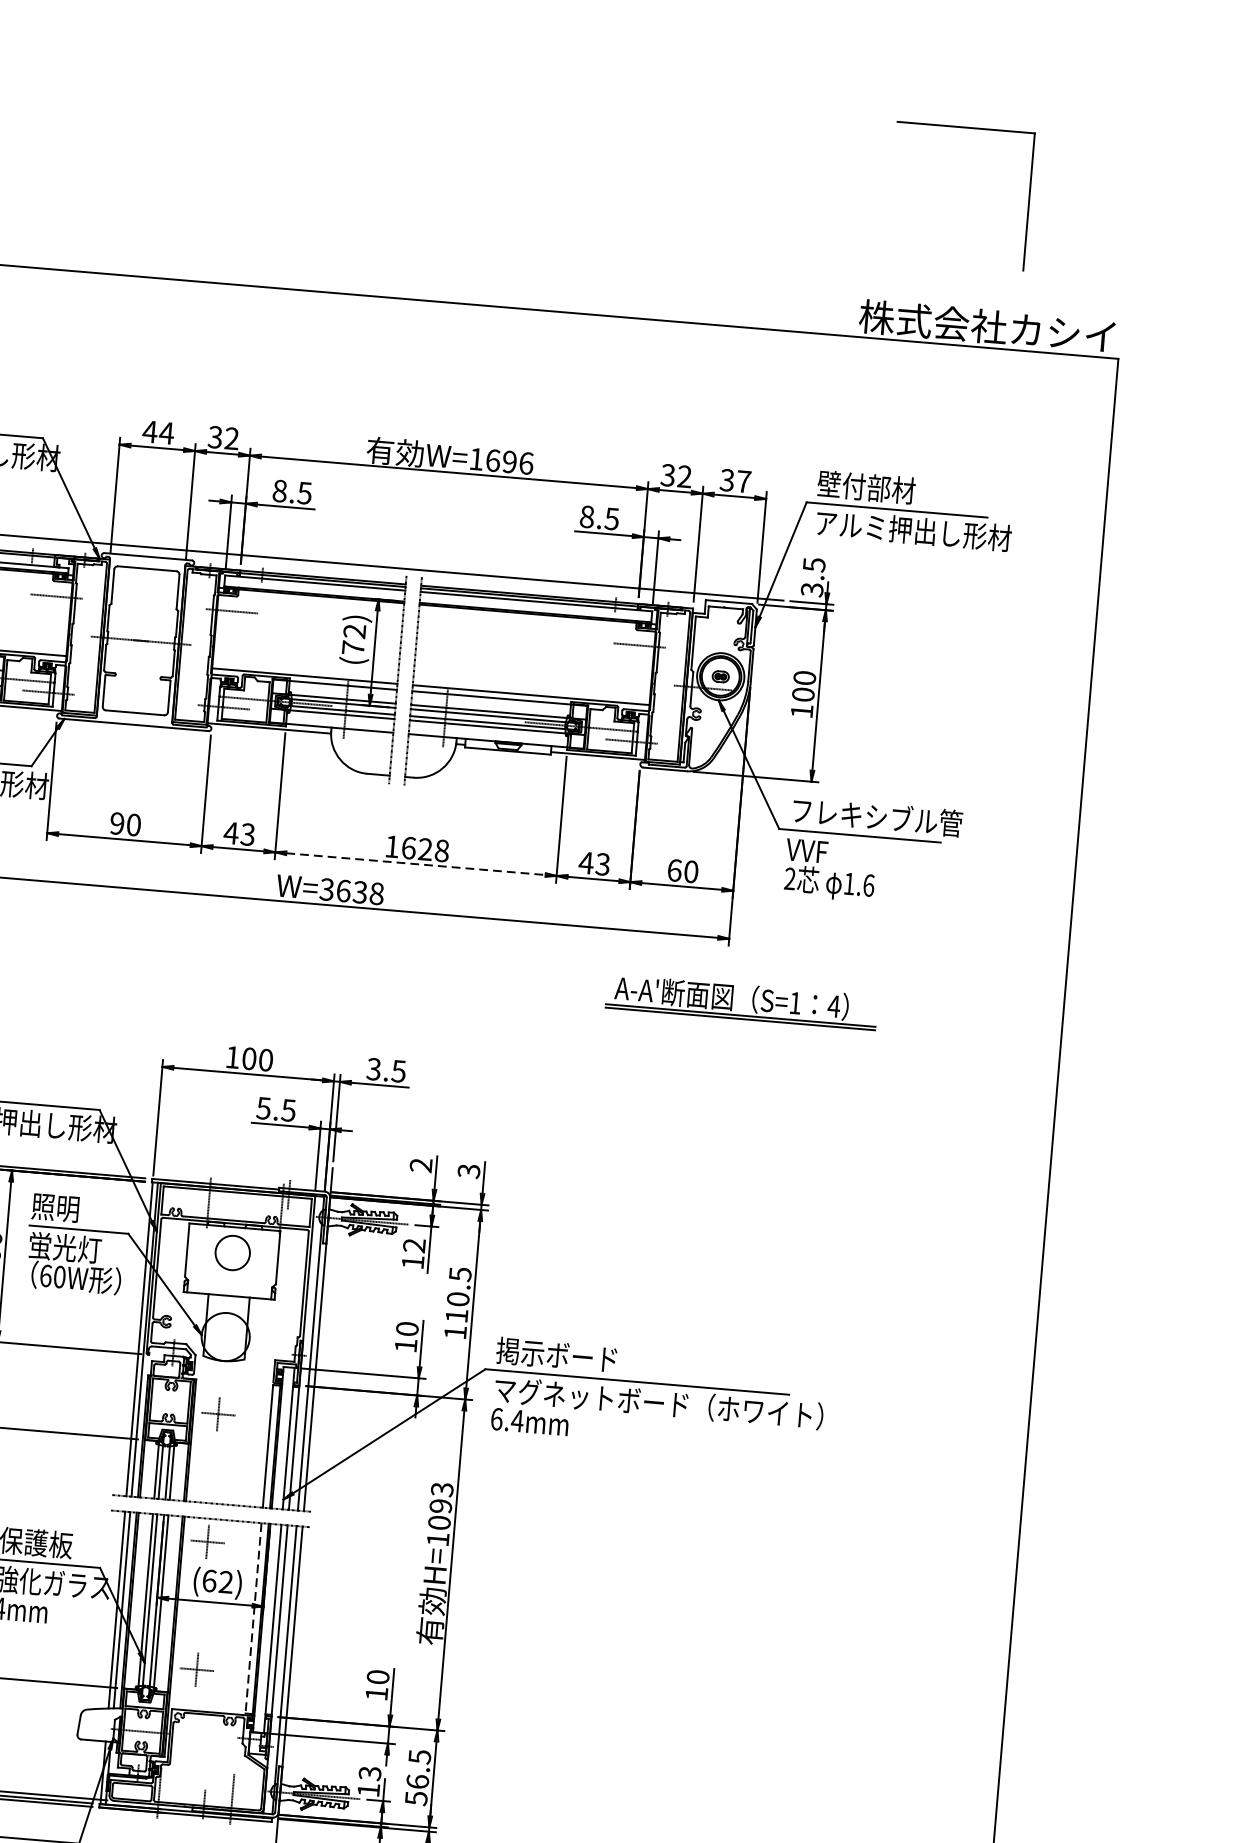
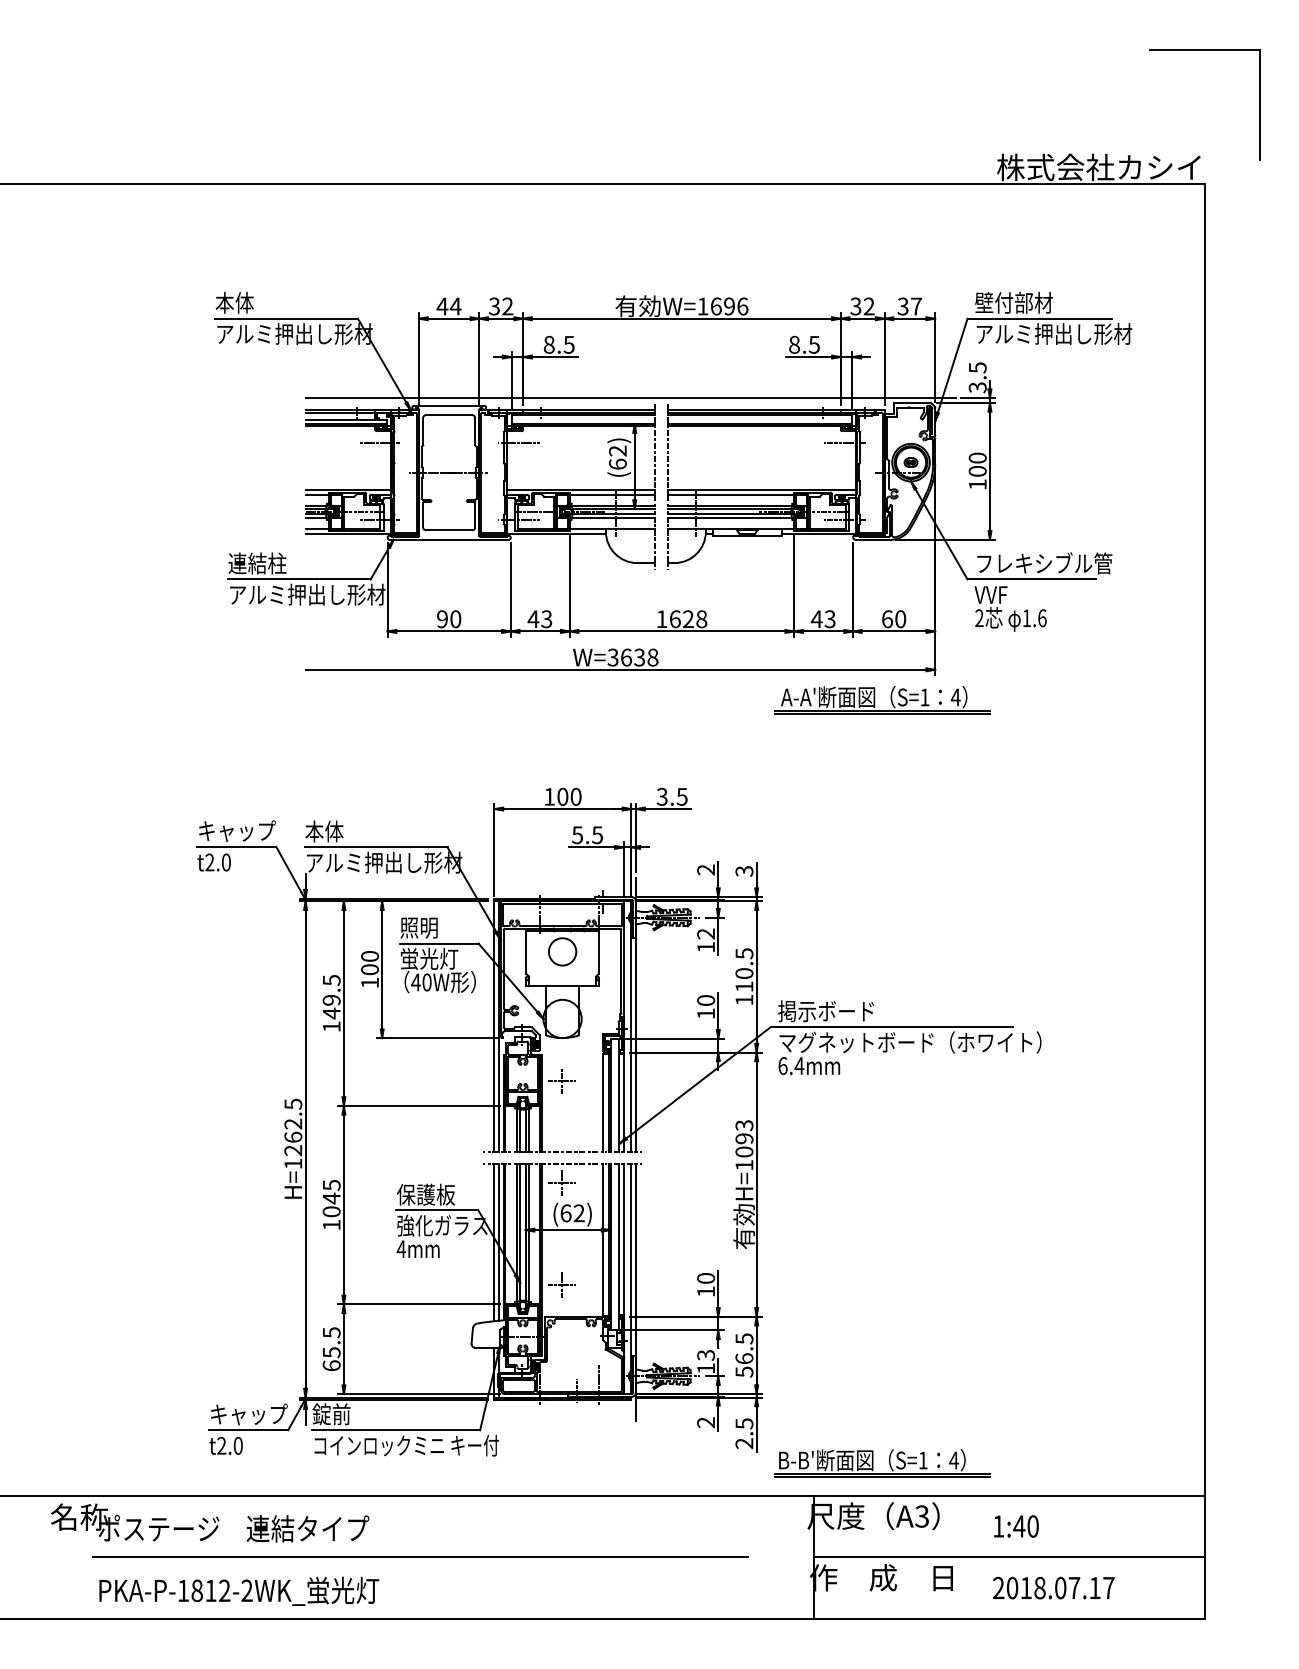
part: (965, 128) -> (1204, 50), moved
text: (352, 646) -> (617, 463), (72) -> (62)
line: (416, 864) -> (682, 631), dashed -> solid
part: (733, 1001) -> (875, 700), moved
text: (45, 1275) -> (415, 982), 60W -> 40W
line: (253, 1618) -> (603, 1240), dashed -> solid

